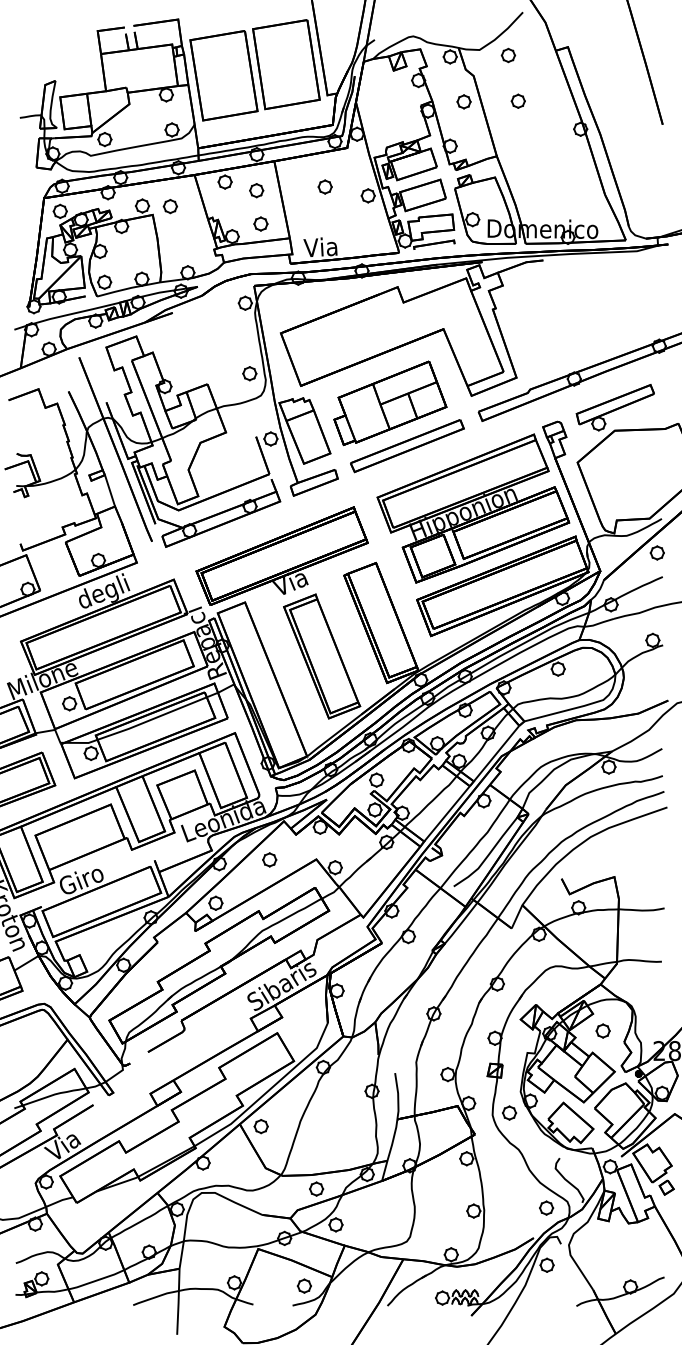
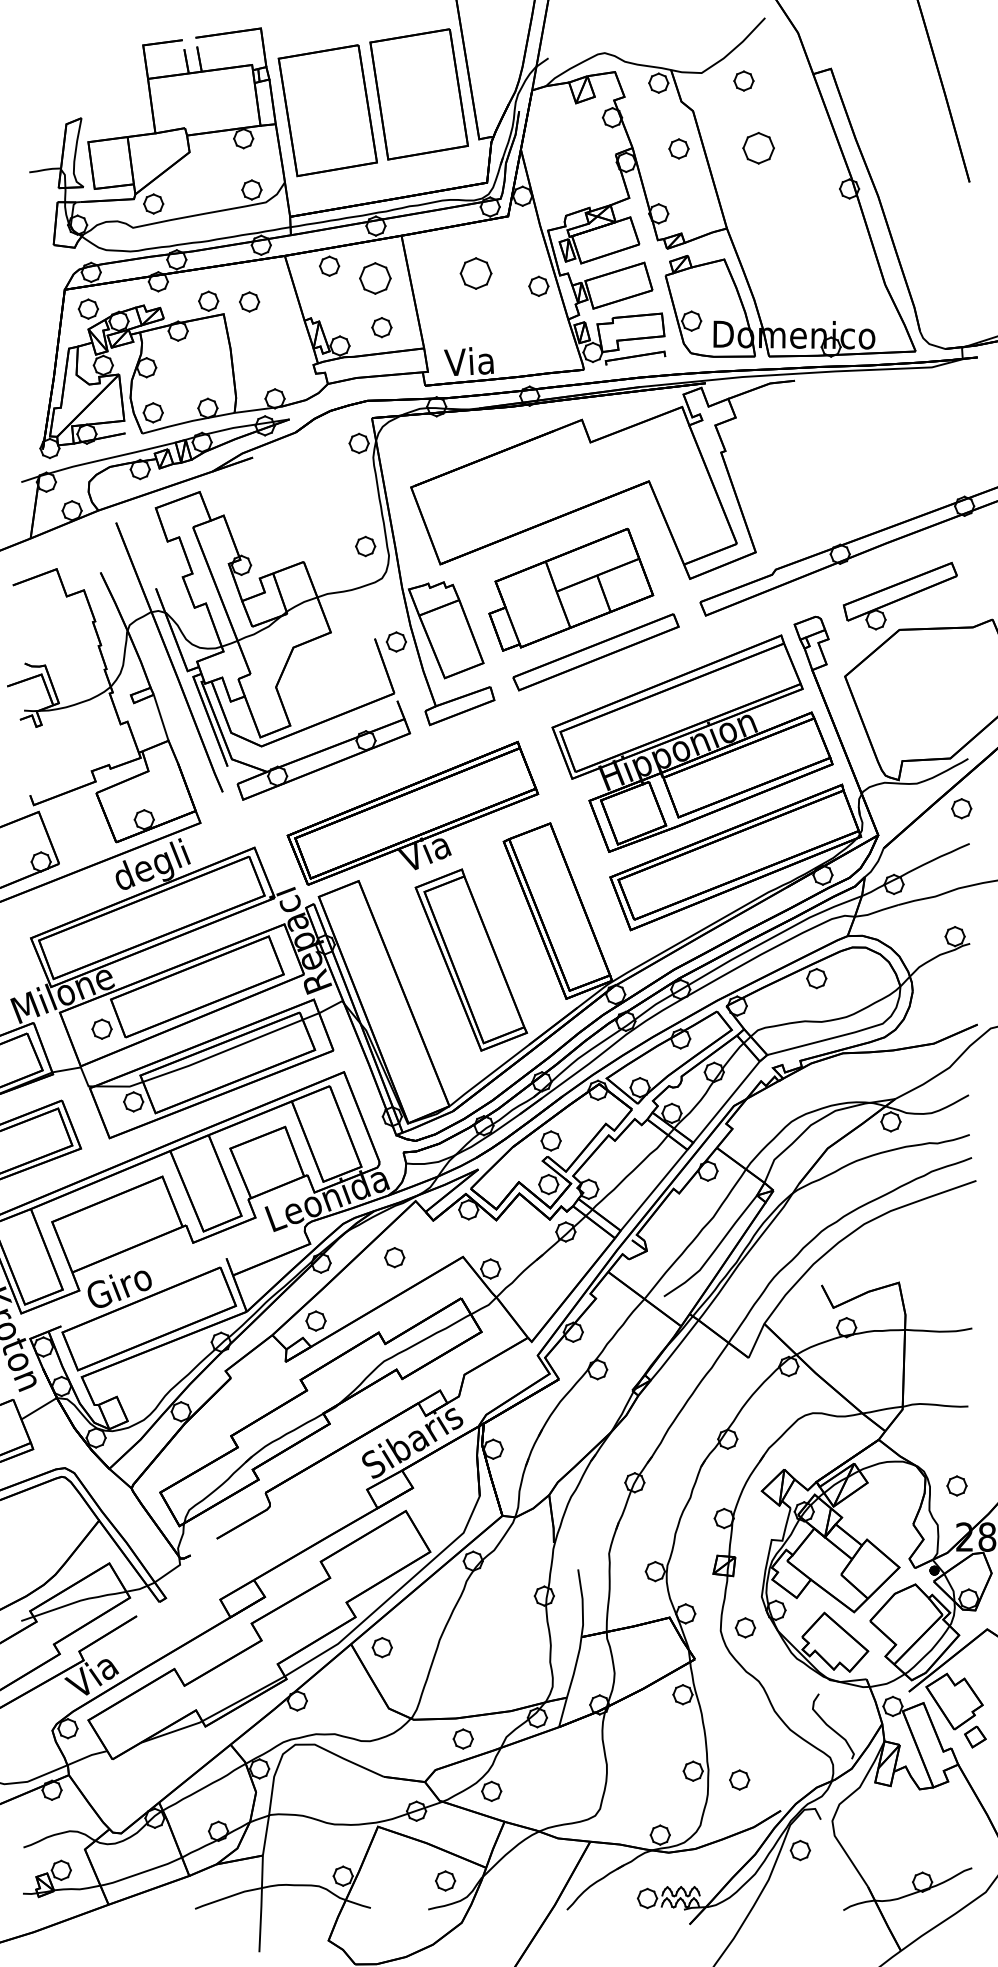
part: (517, 100) -> (757, 146), size x1.6
part: (324, 186) -> (474, 272), size x1.6
part: (256, 190) -> (375, 278), size x1.6
part: (602, 1030) -> (956, 1485), moved
part: (546, 1207) -> (739, 1779), moved

